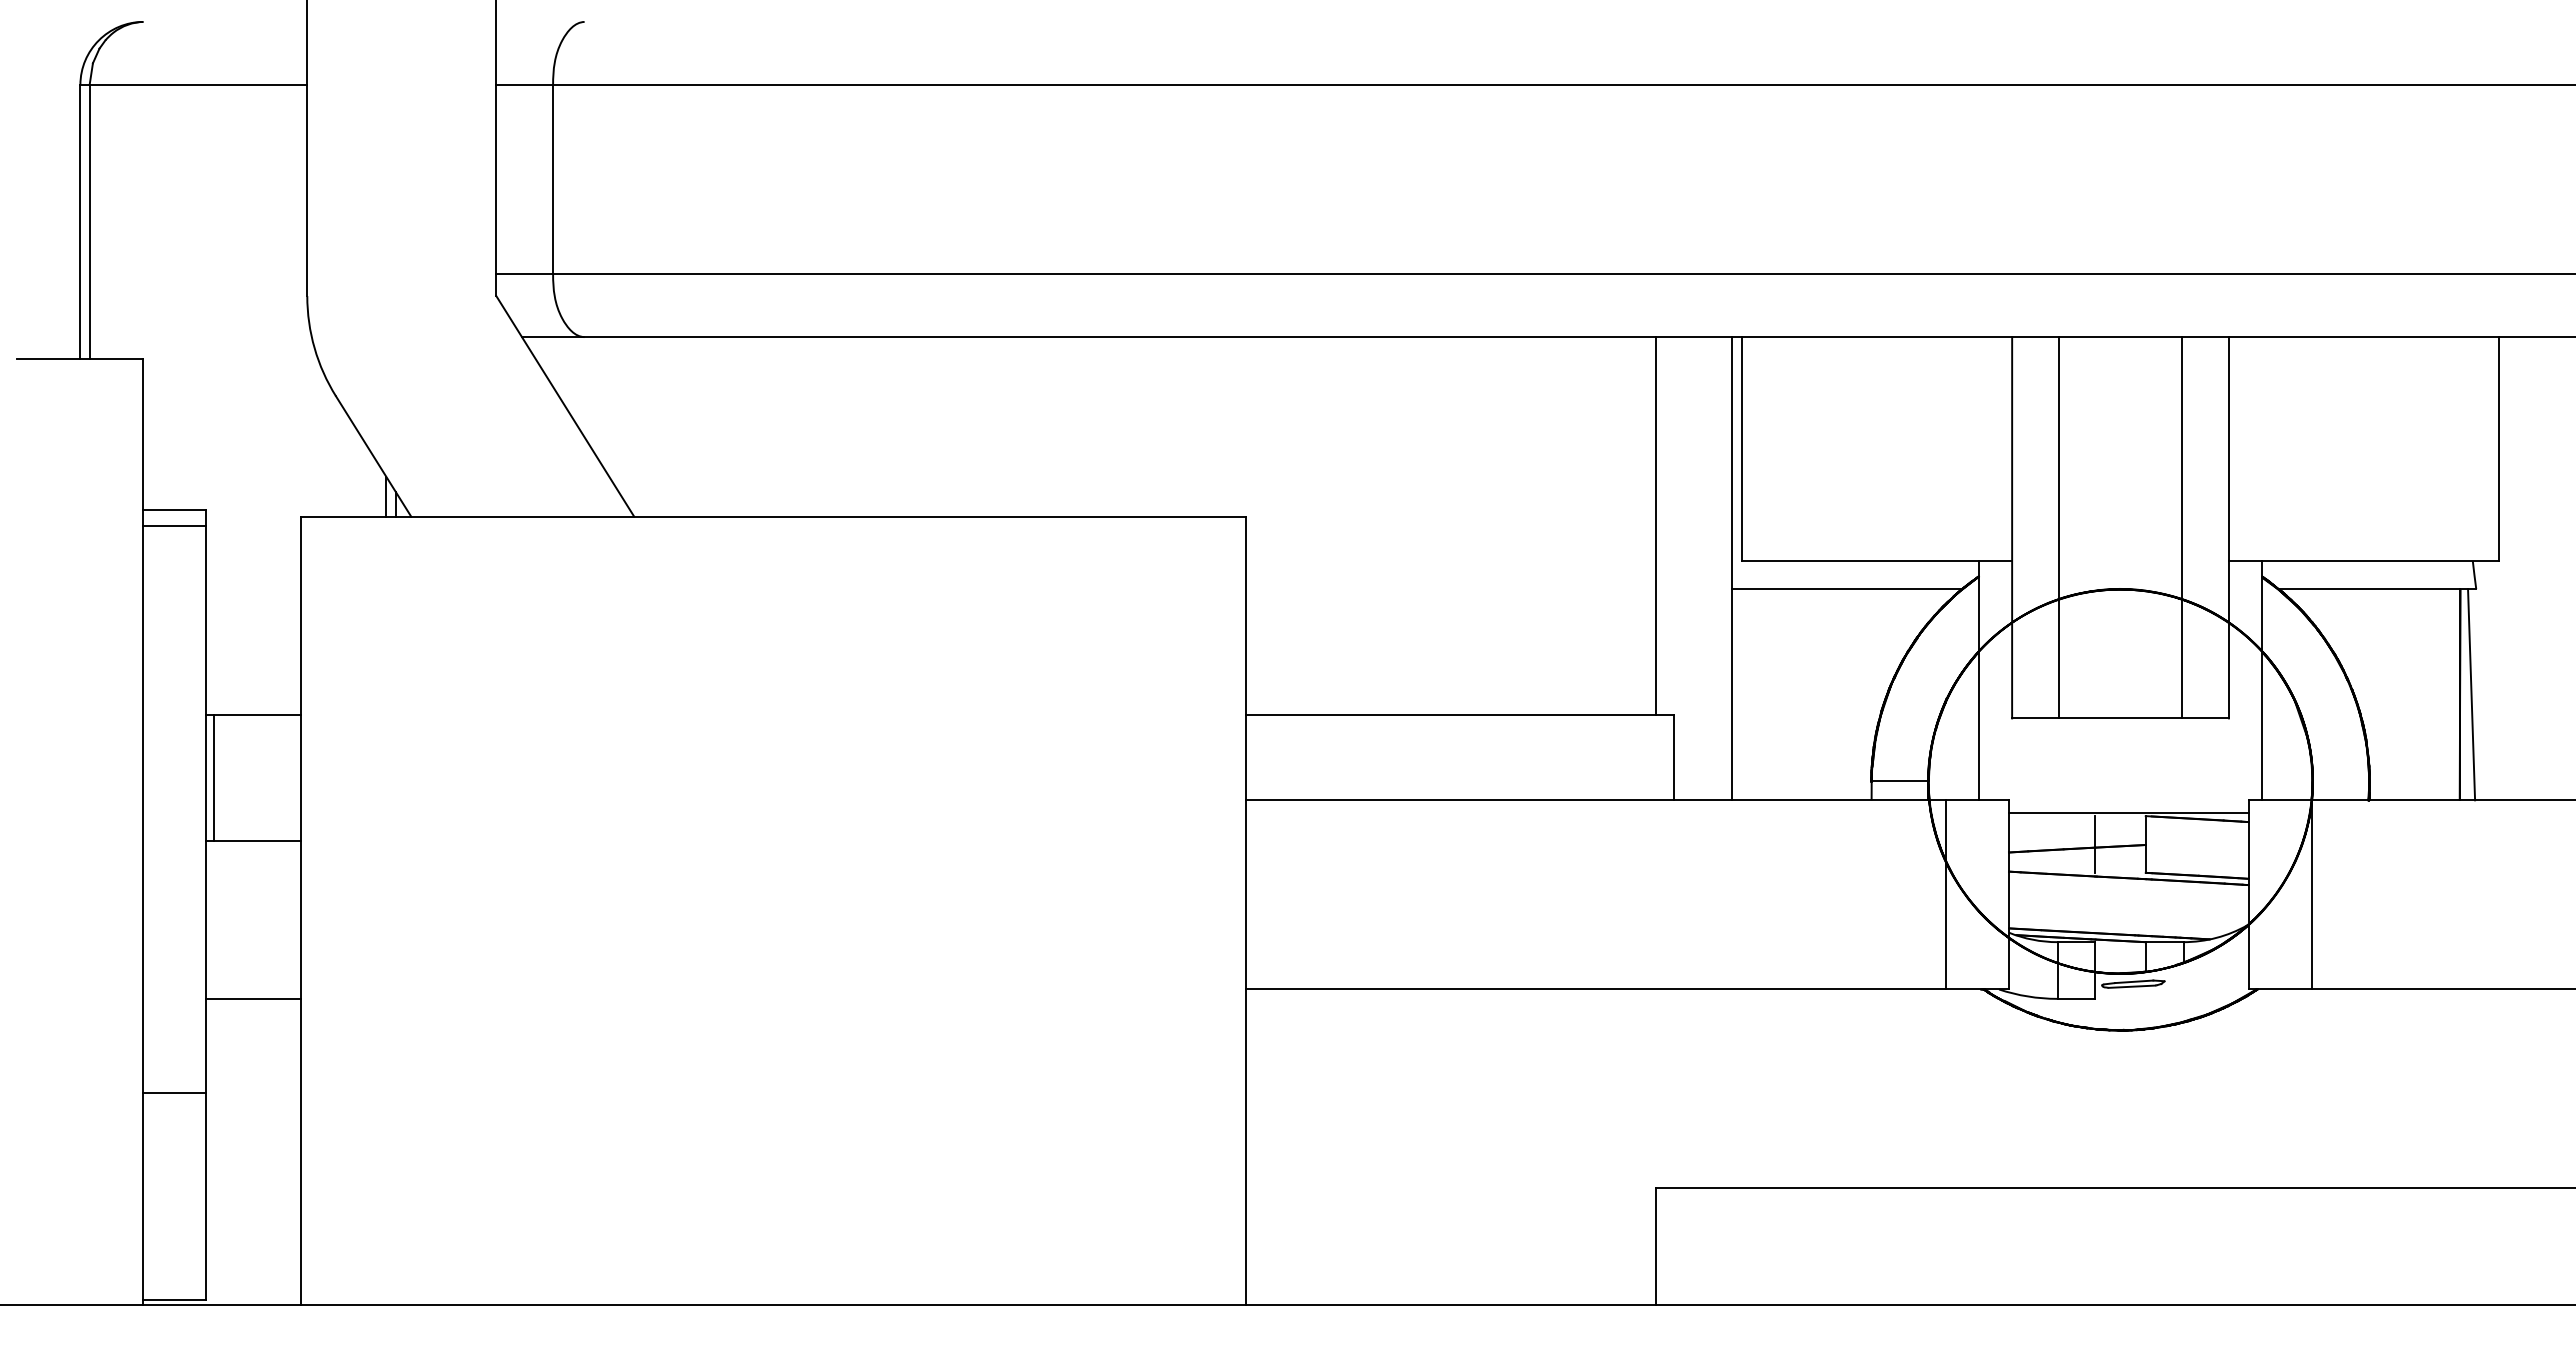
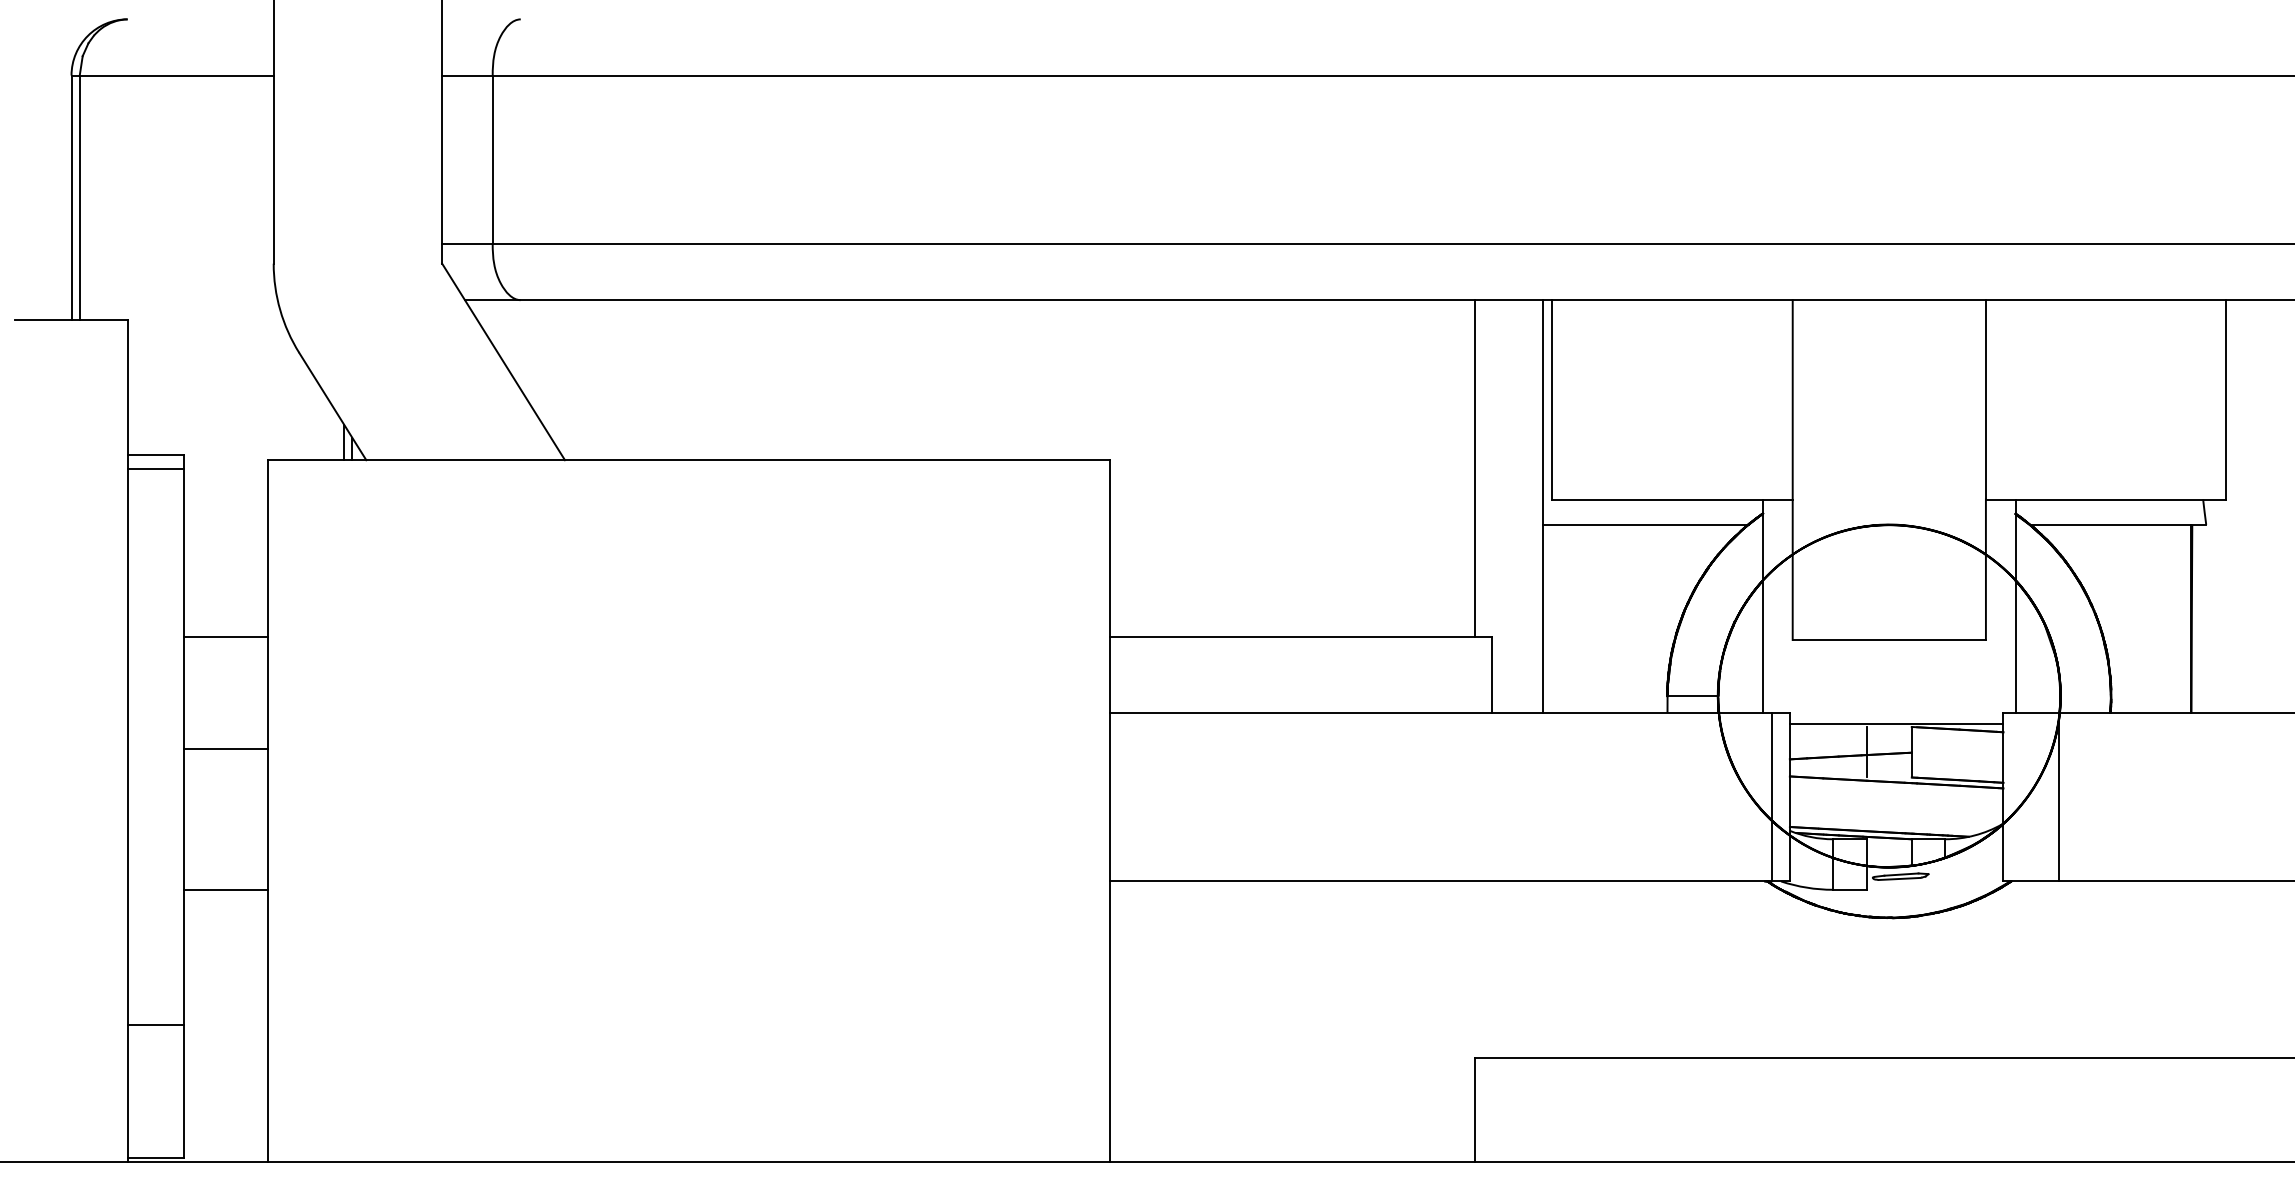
line: (2058, 527) -> (1834, 469), removed
line: (2182, 527) -> (1944, 469), removed
line: (2471, 694) -> (2201, 618), removed
line: (213, 778) -> (190, 693), removed
line: (1945, 894) -> (1771, 796), moved
line: (174, 1093) -> (155, 1024), moved

